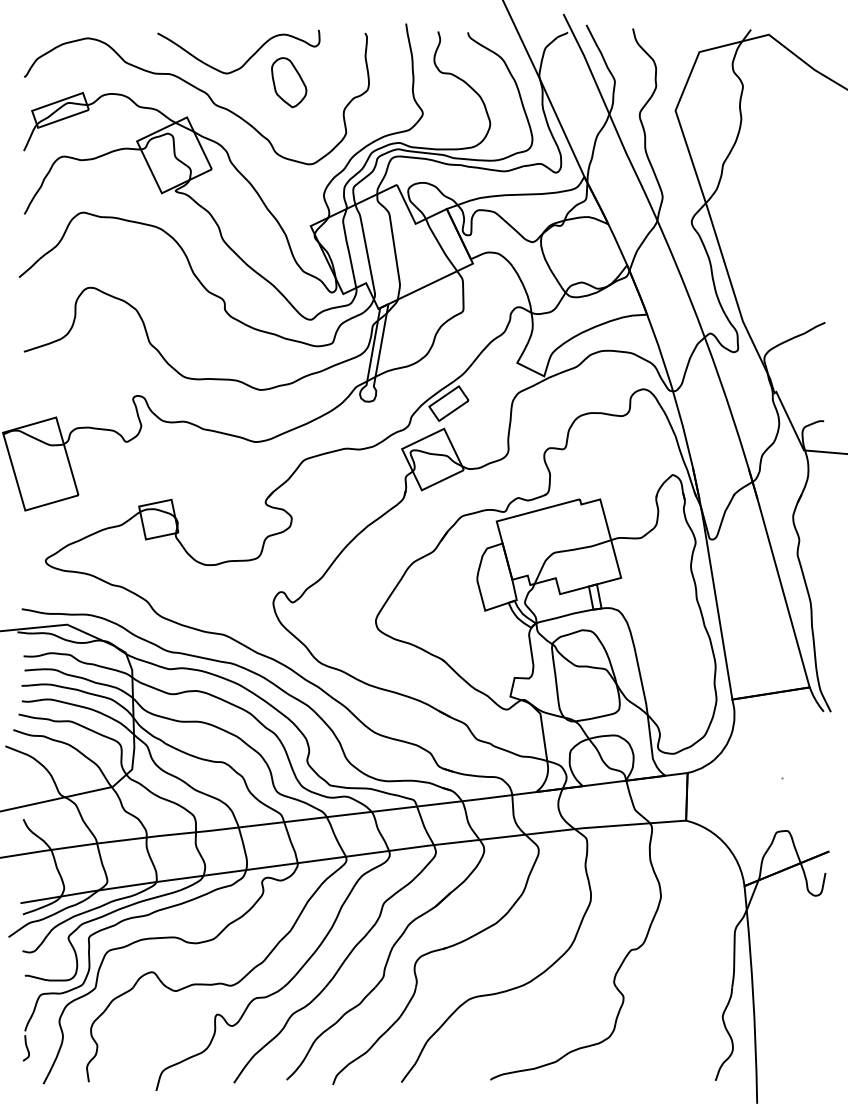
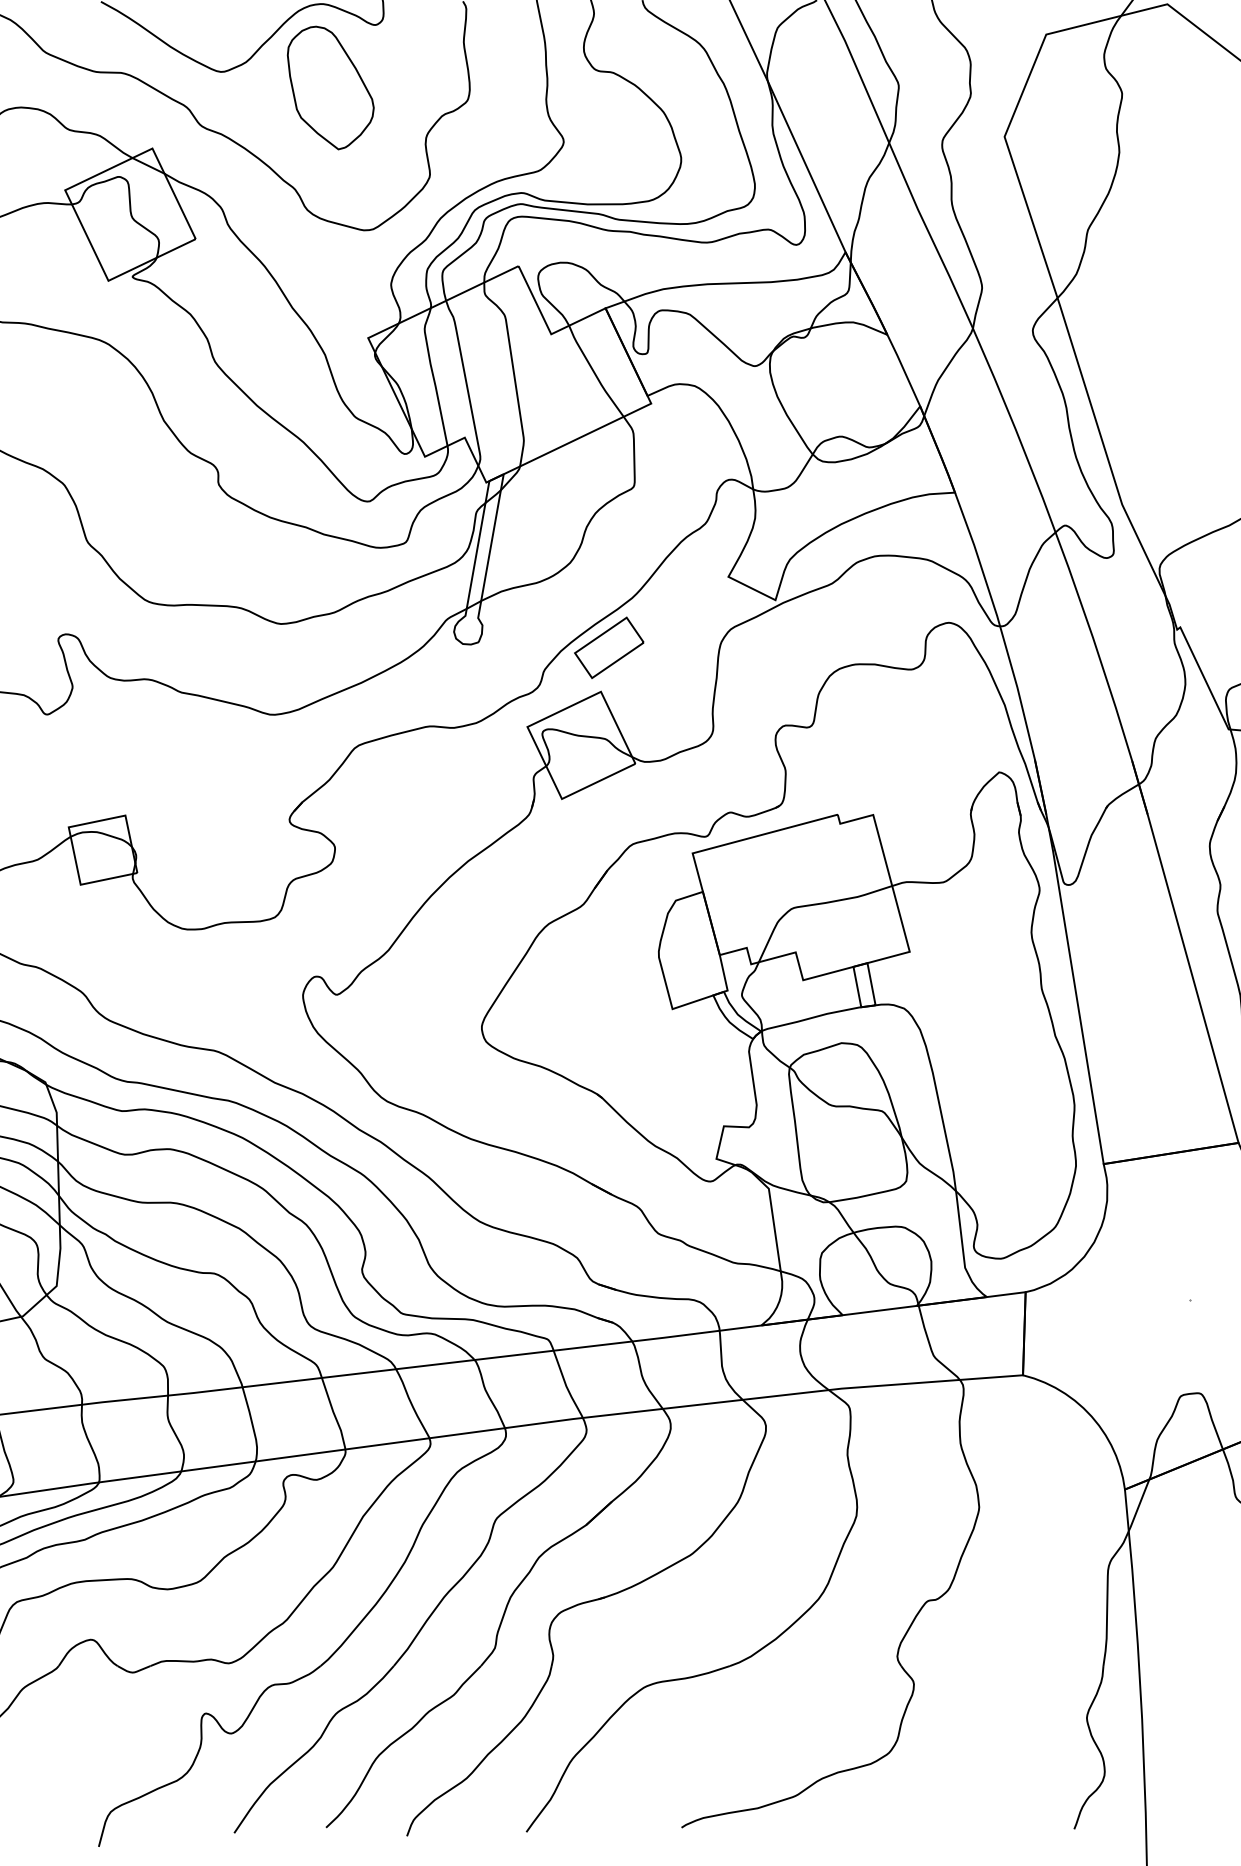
part: (288, 82) -> (329, 87), size x1.43

